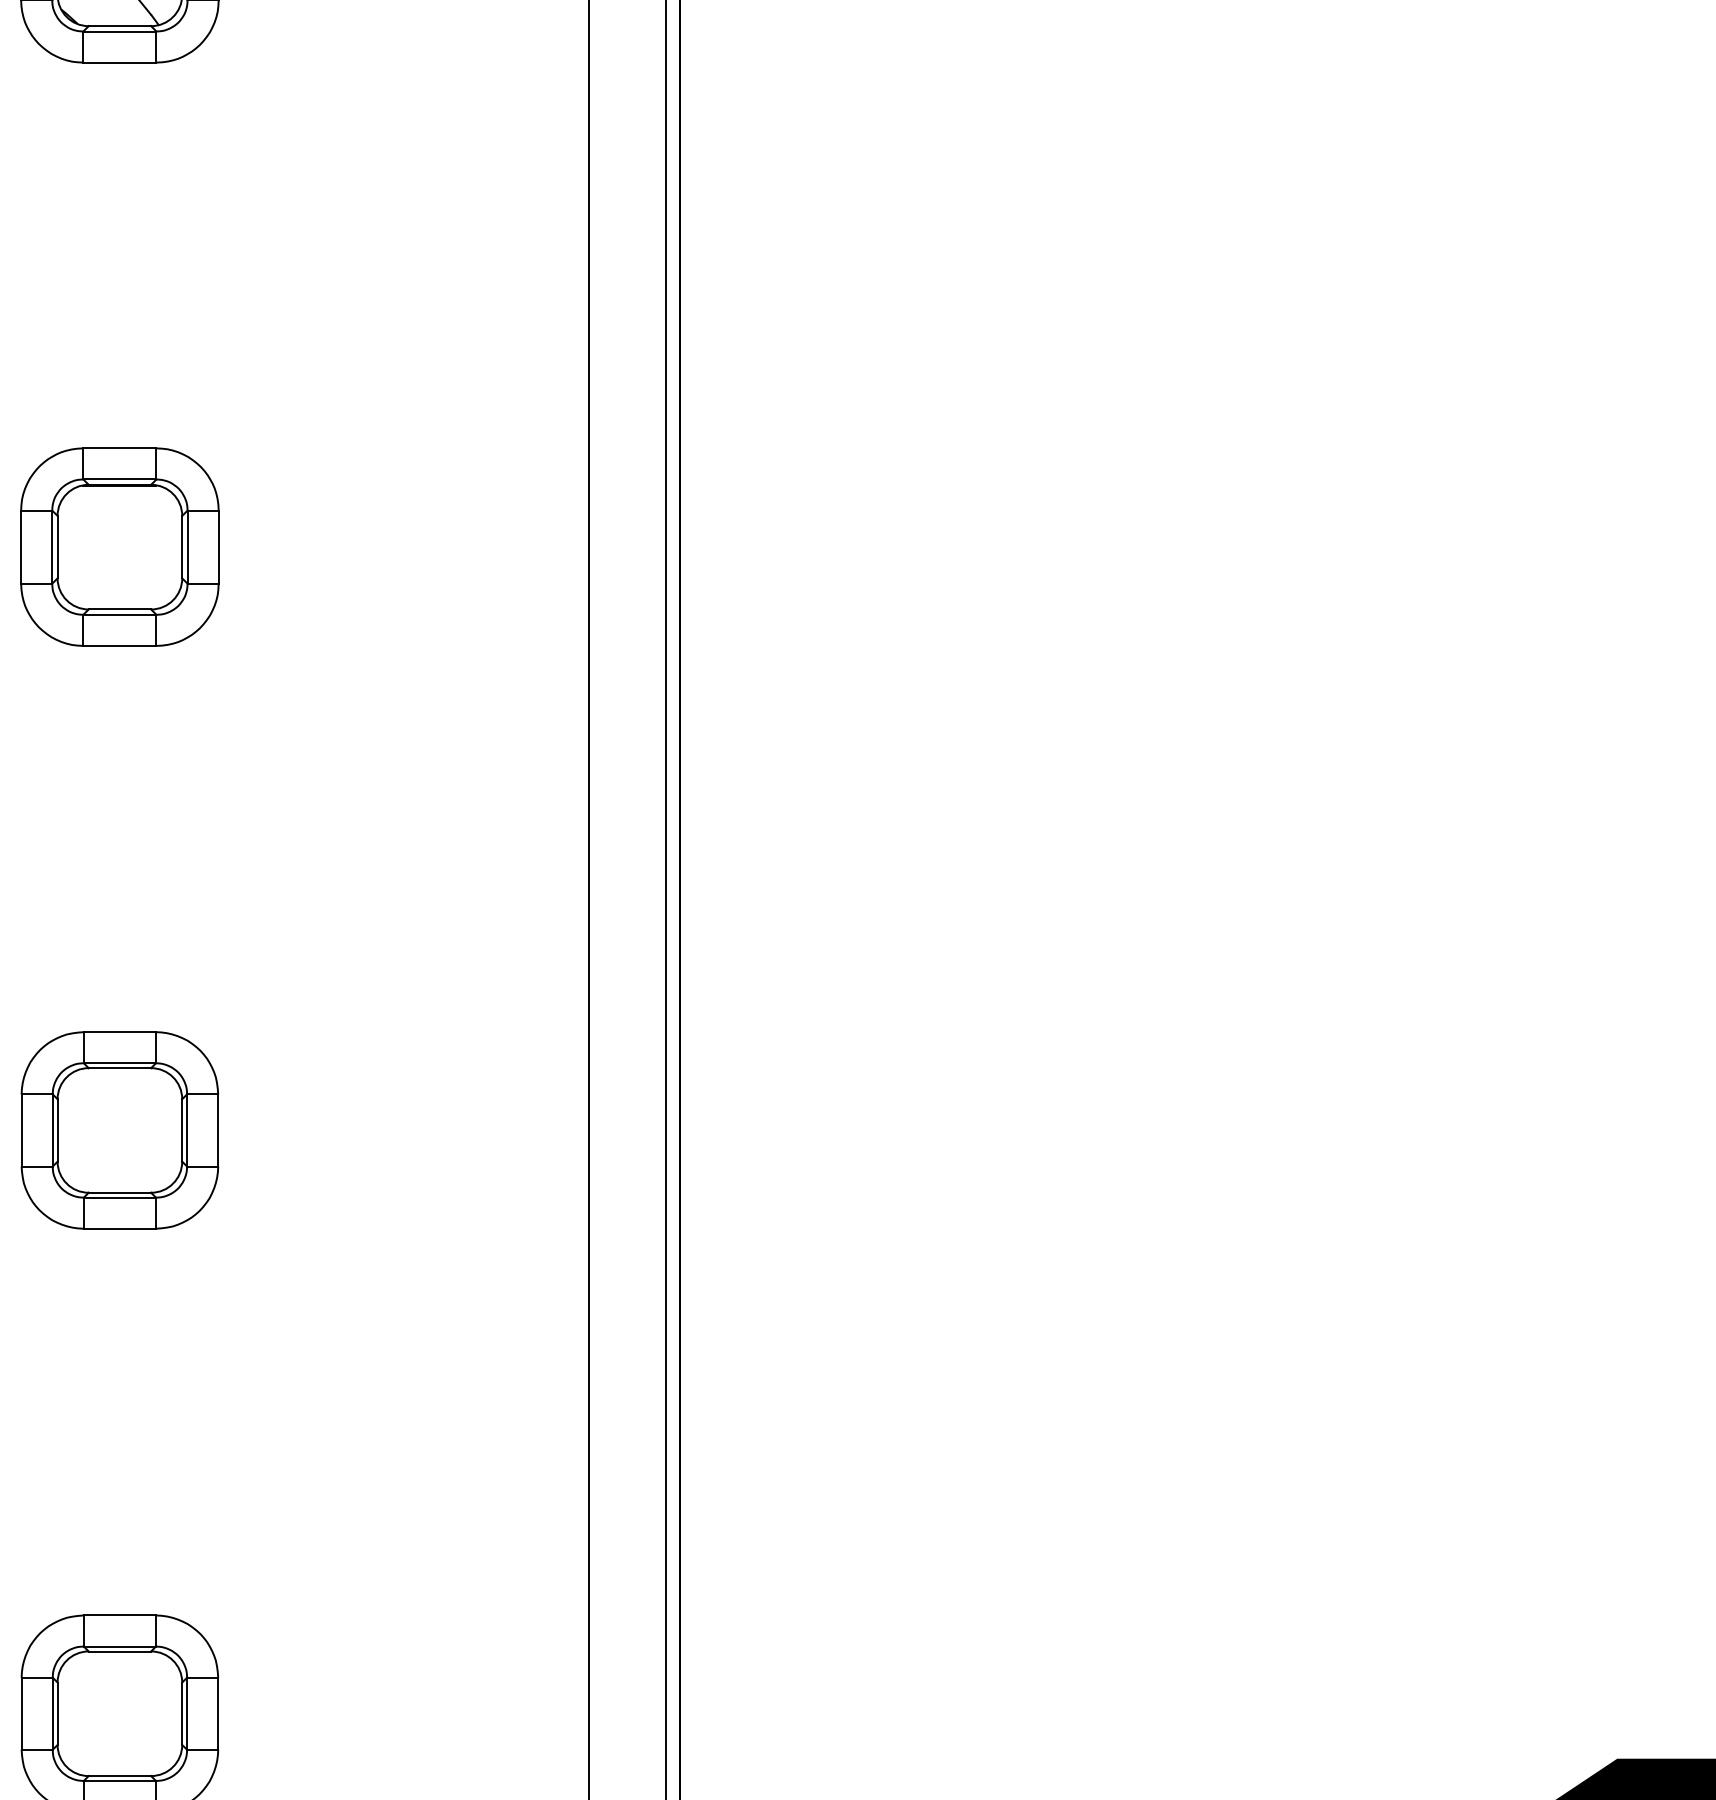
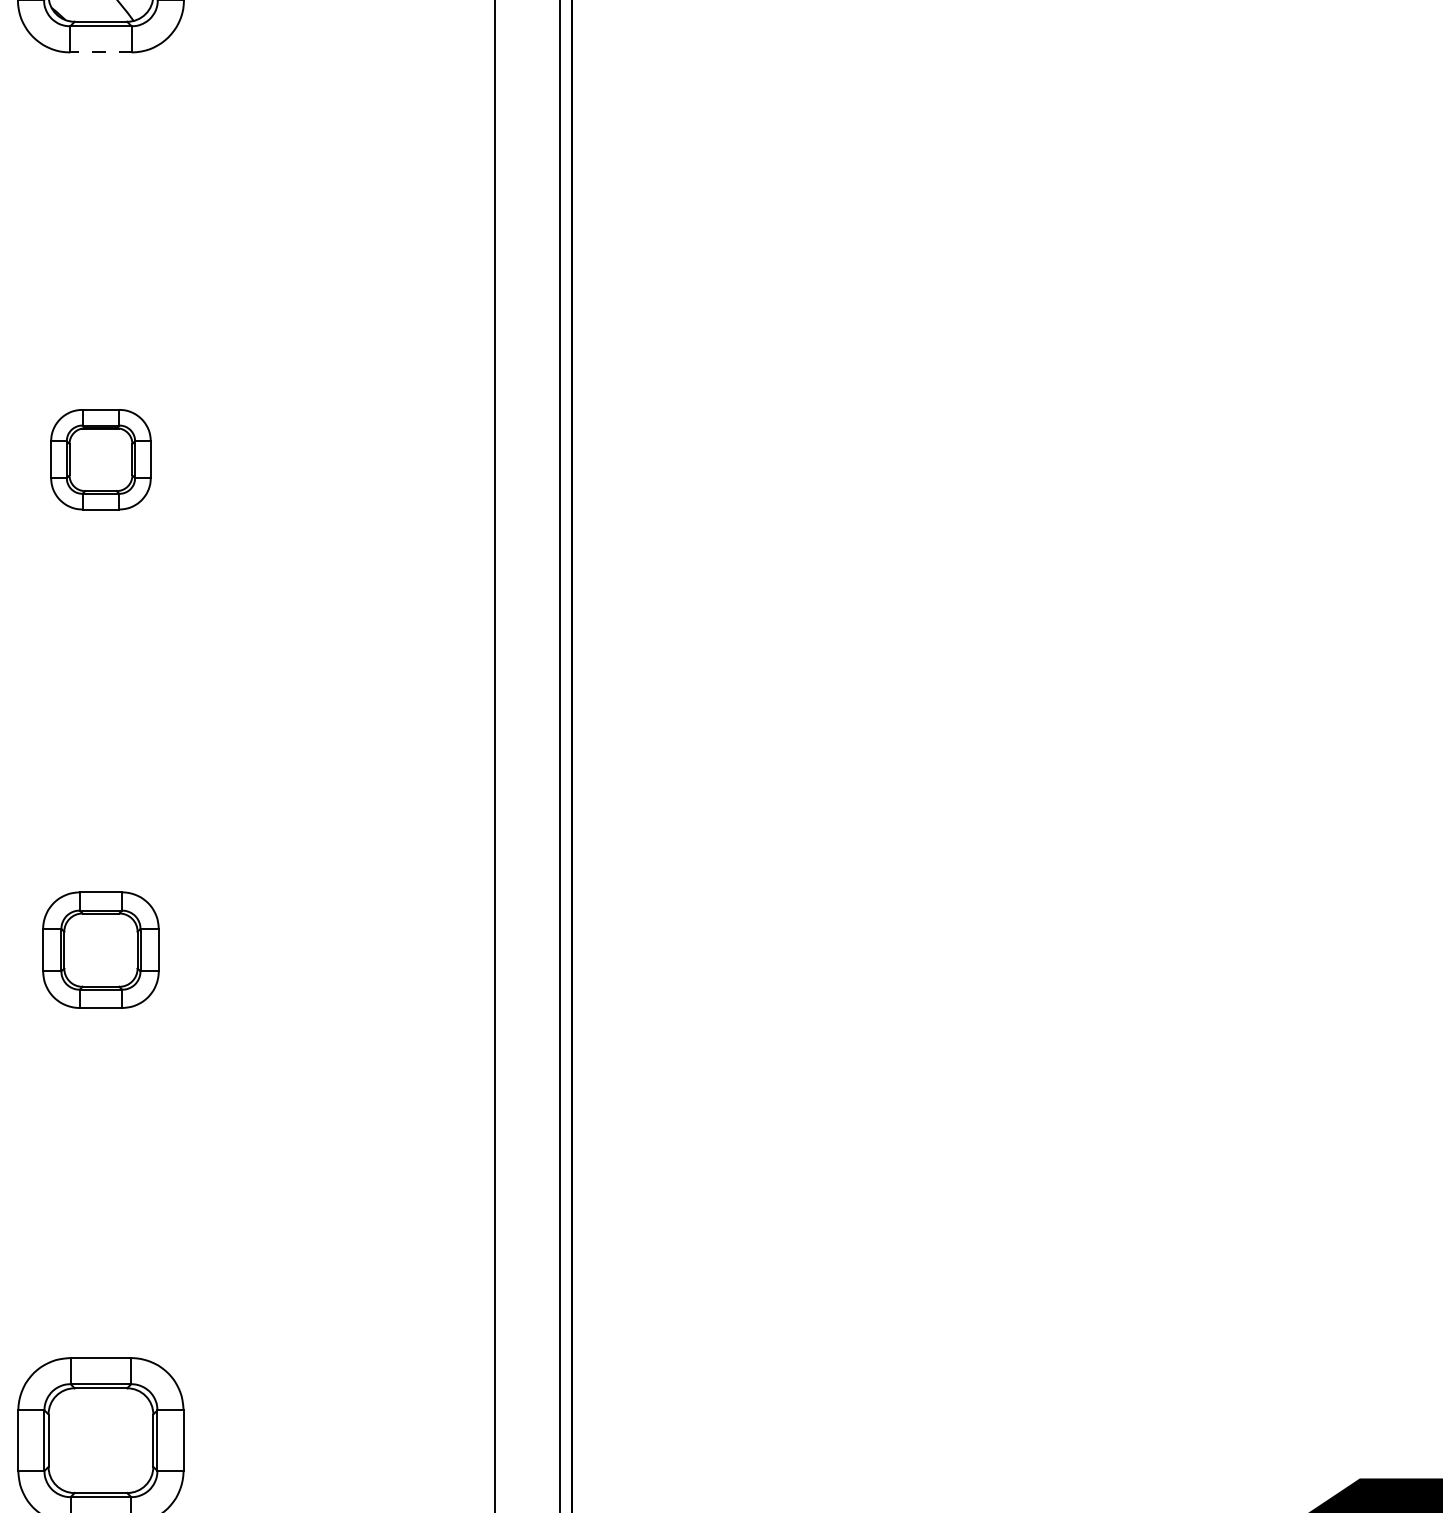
line: (119, 62) -> (100, 52), solid -> dashed
part: (119, 546) -> (100, 459), size x0.6
part: (119, 1129) -> (100, 949), size x0.7

